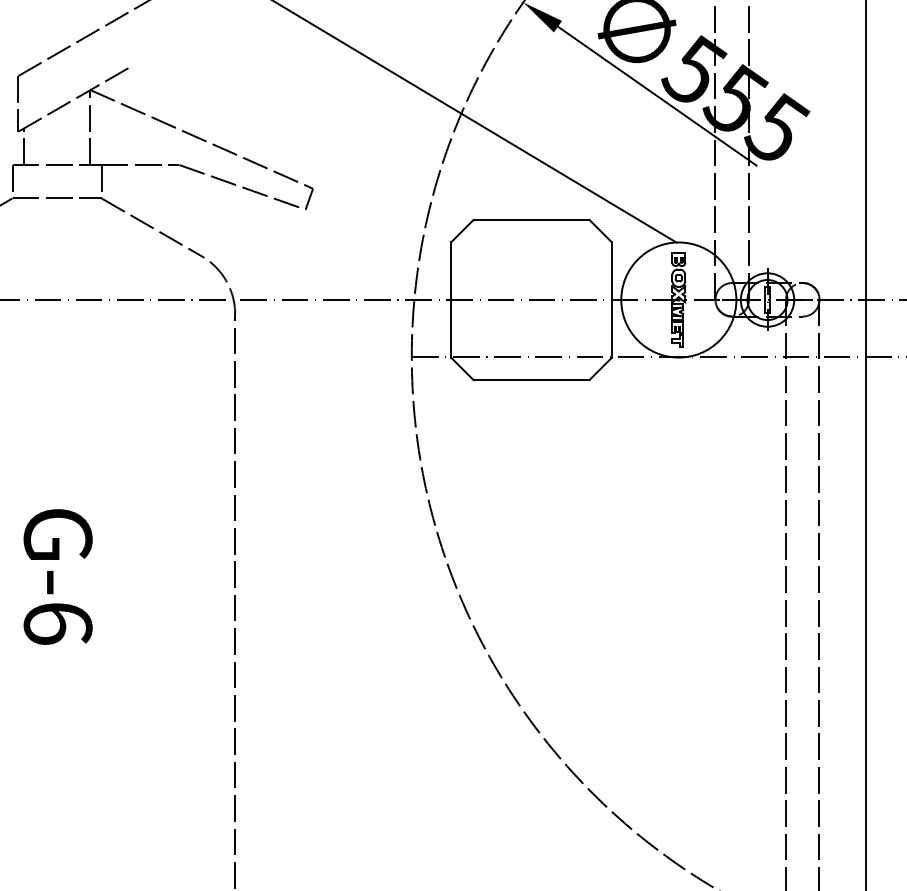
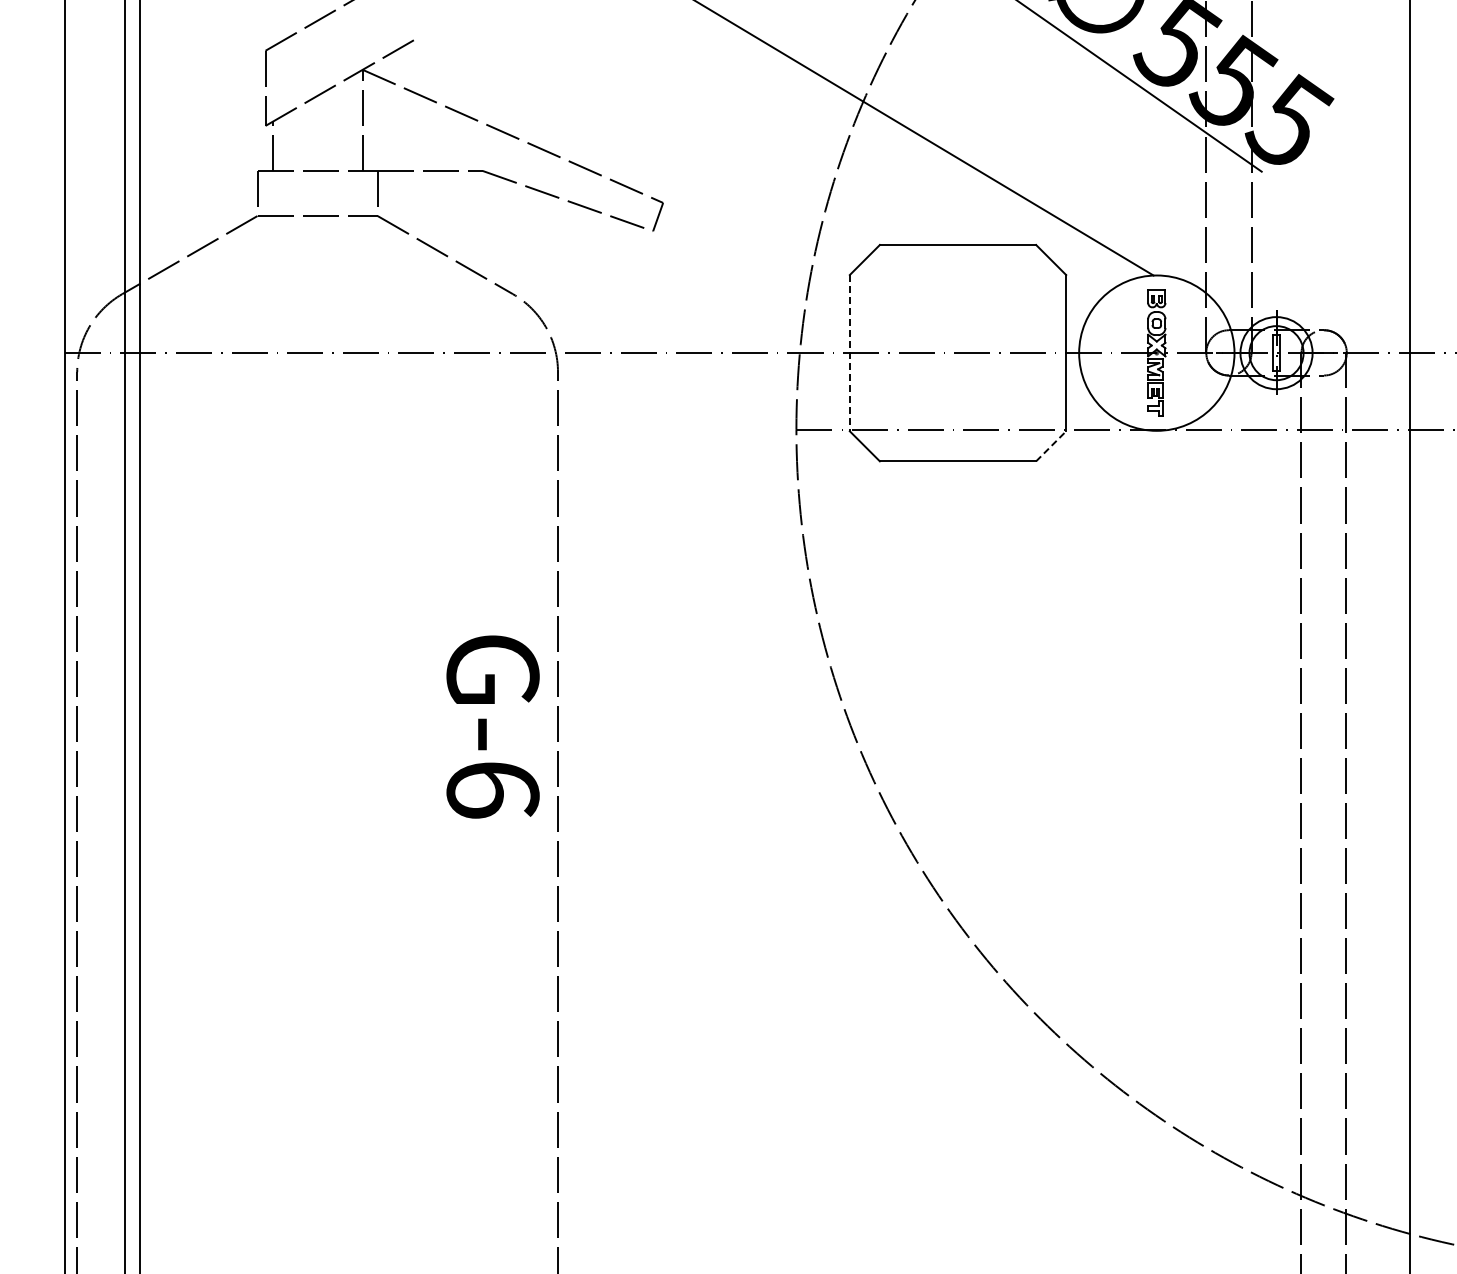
line: (451, 300) -> (849, 353), solid -> dashed
line: (600, 368) -> (1051, 445), solid -> dashed
text: (57, 576) -> (492, 726), moved

